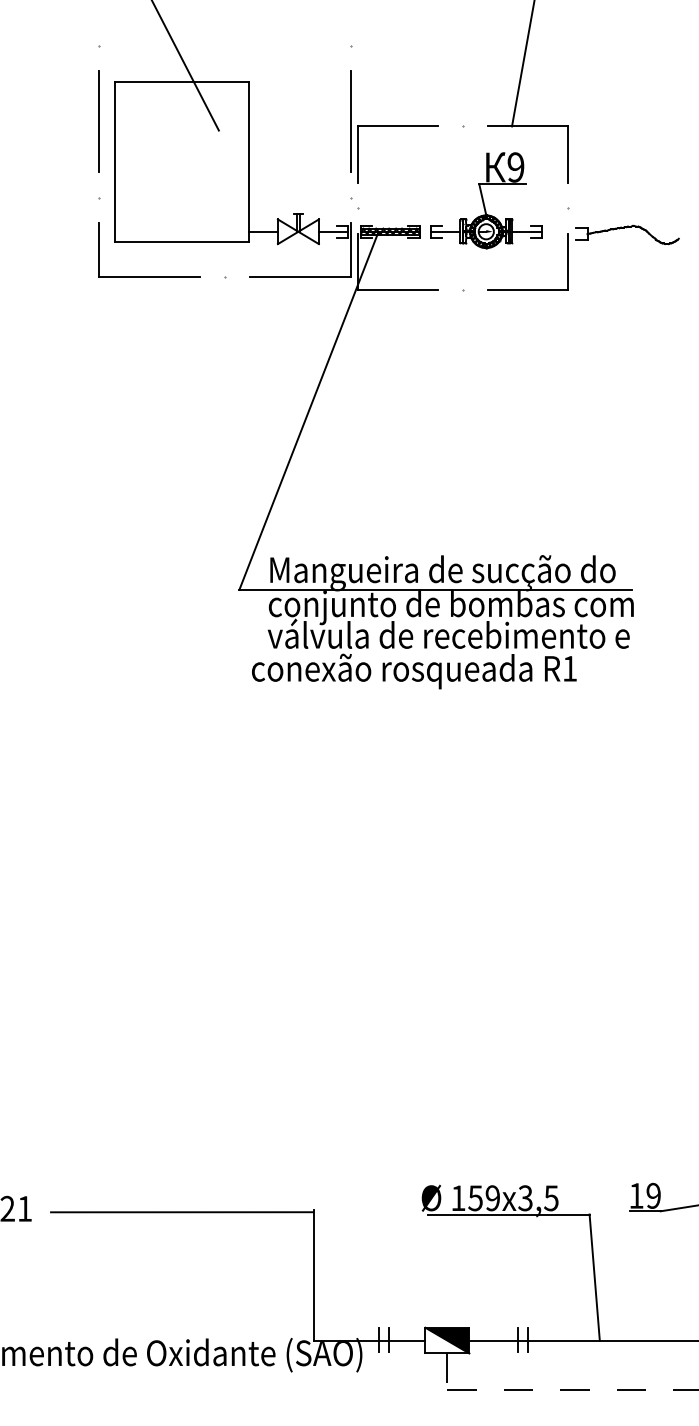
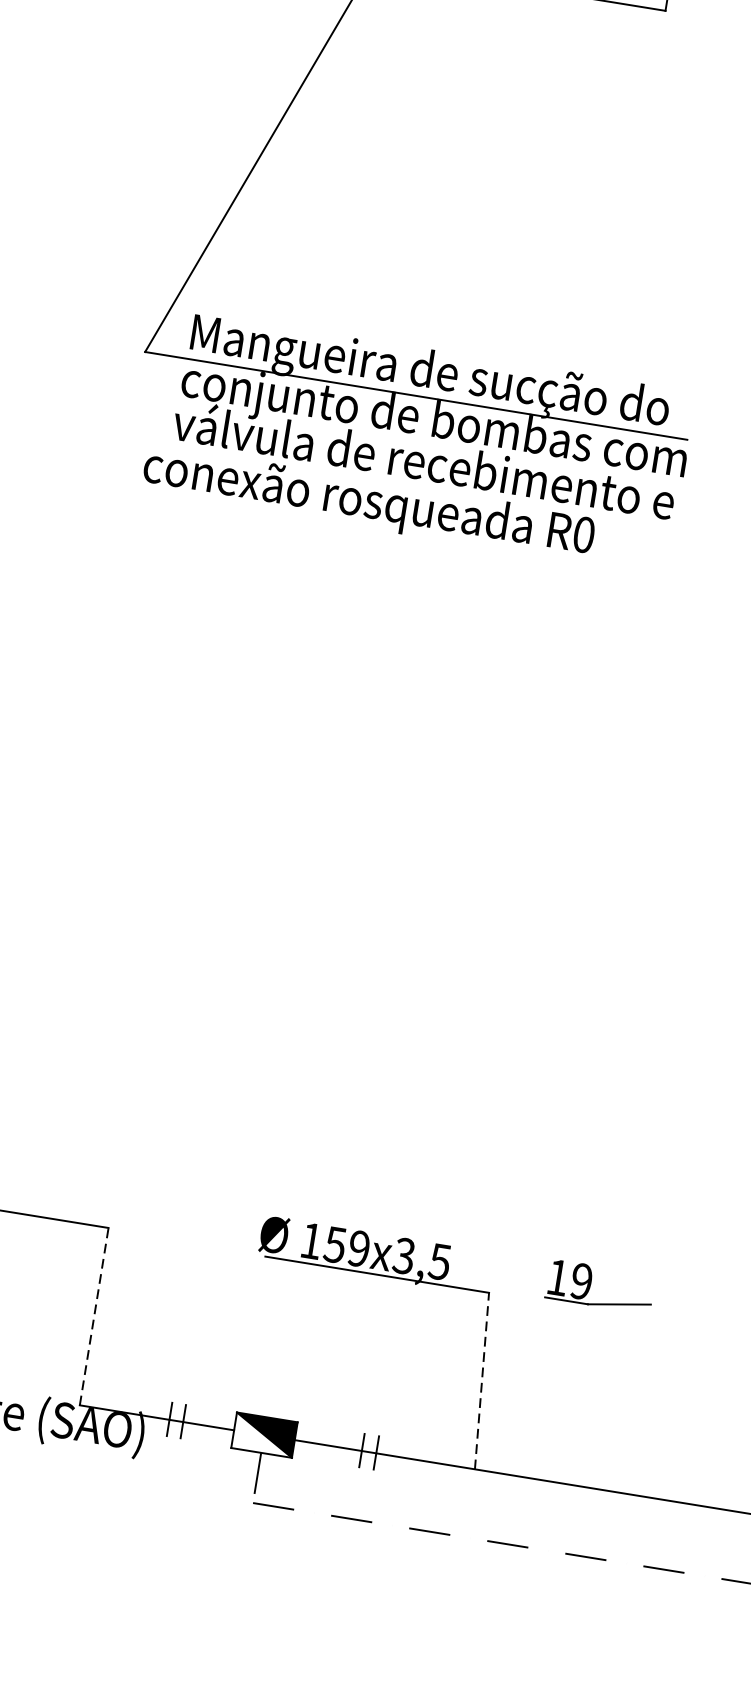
text: (570, 668) -> (584, 534), R1 -> R0
line: (313, 1274) -> (94, 1313), solid -> dashed
line: (594, 1277) -> (481, 1380), solid -> dashed

